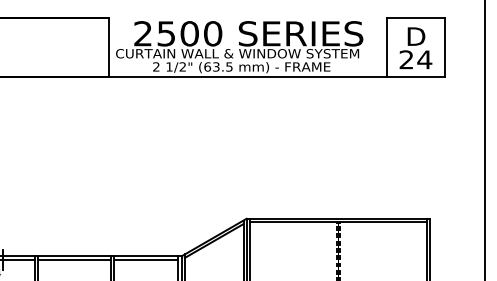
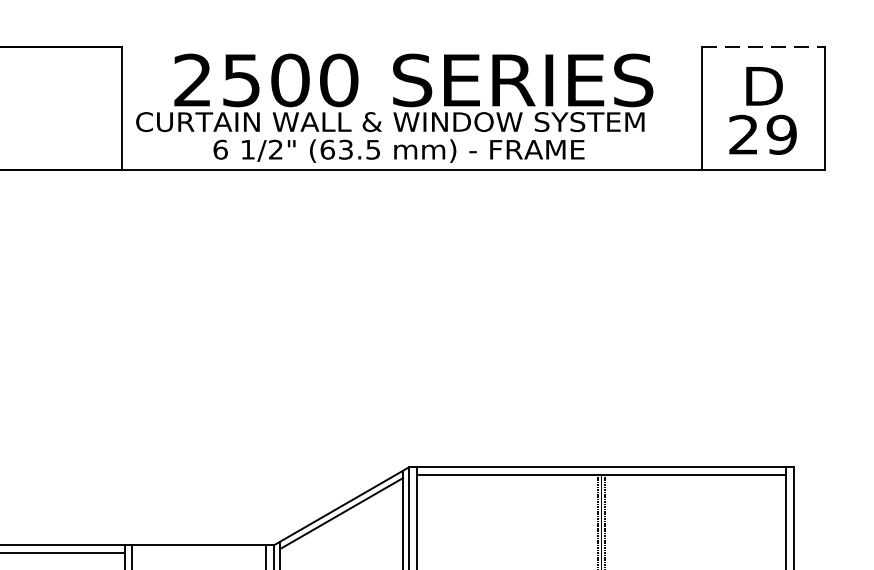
line: (416, 17) -> (764, 46), solid -> dashed
text: (424, 59) -> (781, 134), 24 -> 29
text: (156, 66) -> (220, 148), 2 -> 6
line: (146, 259) -> (199, 552), removed

